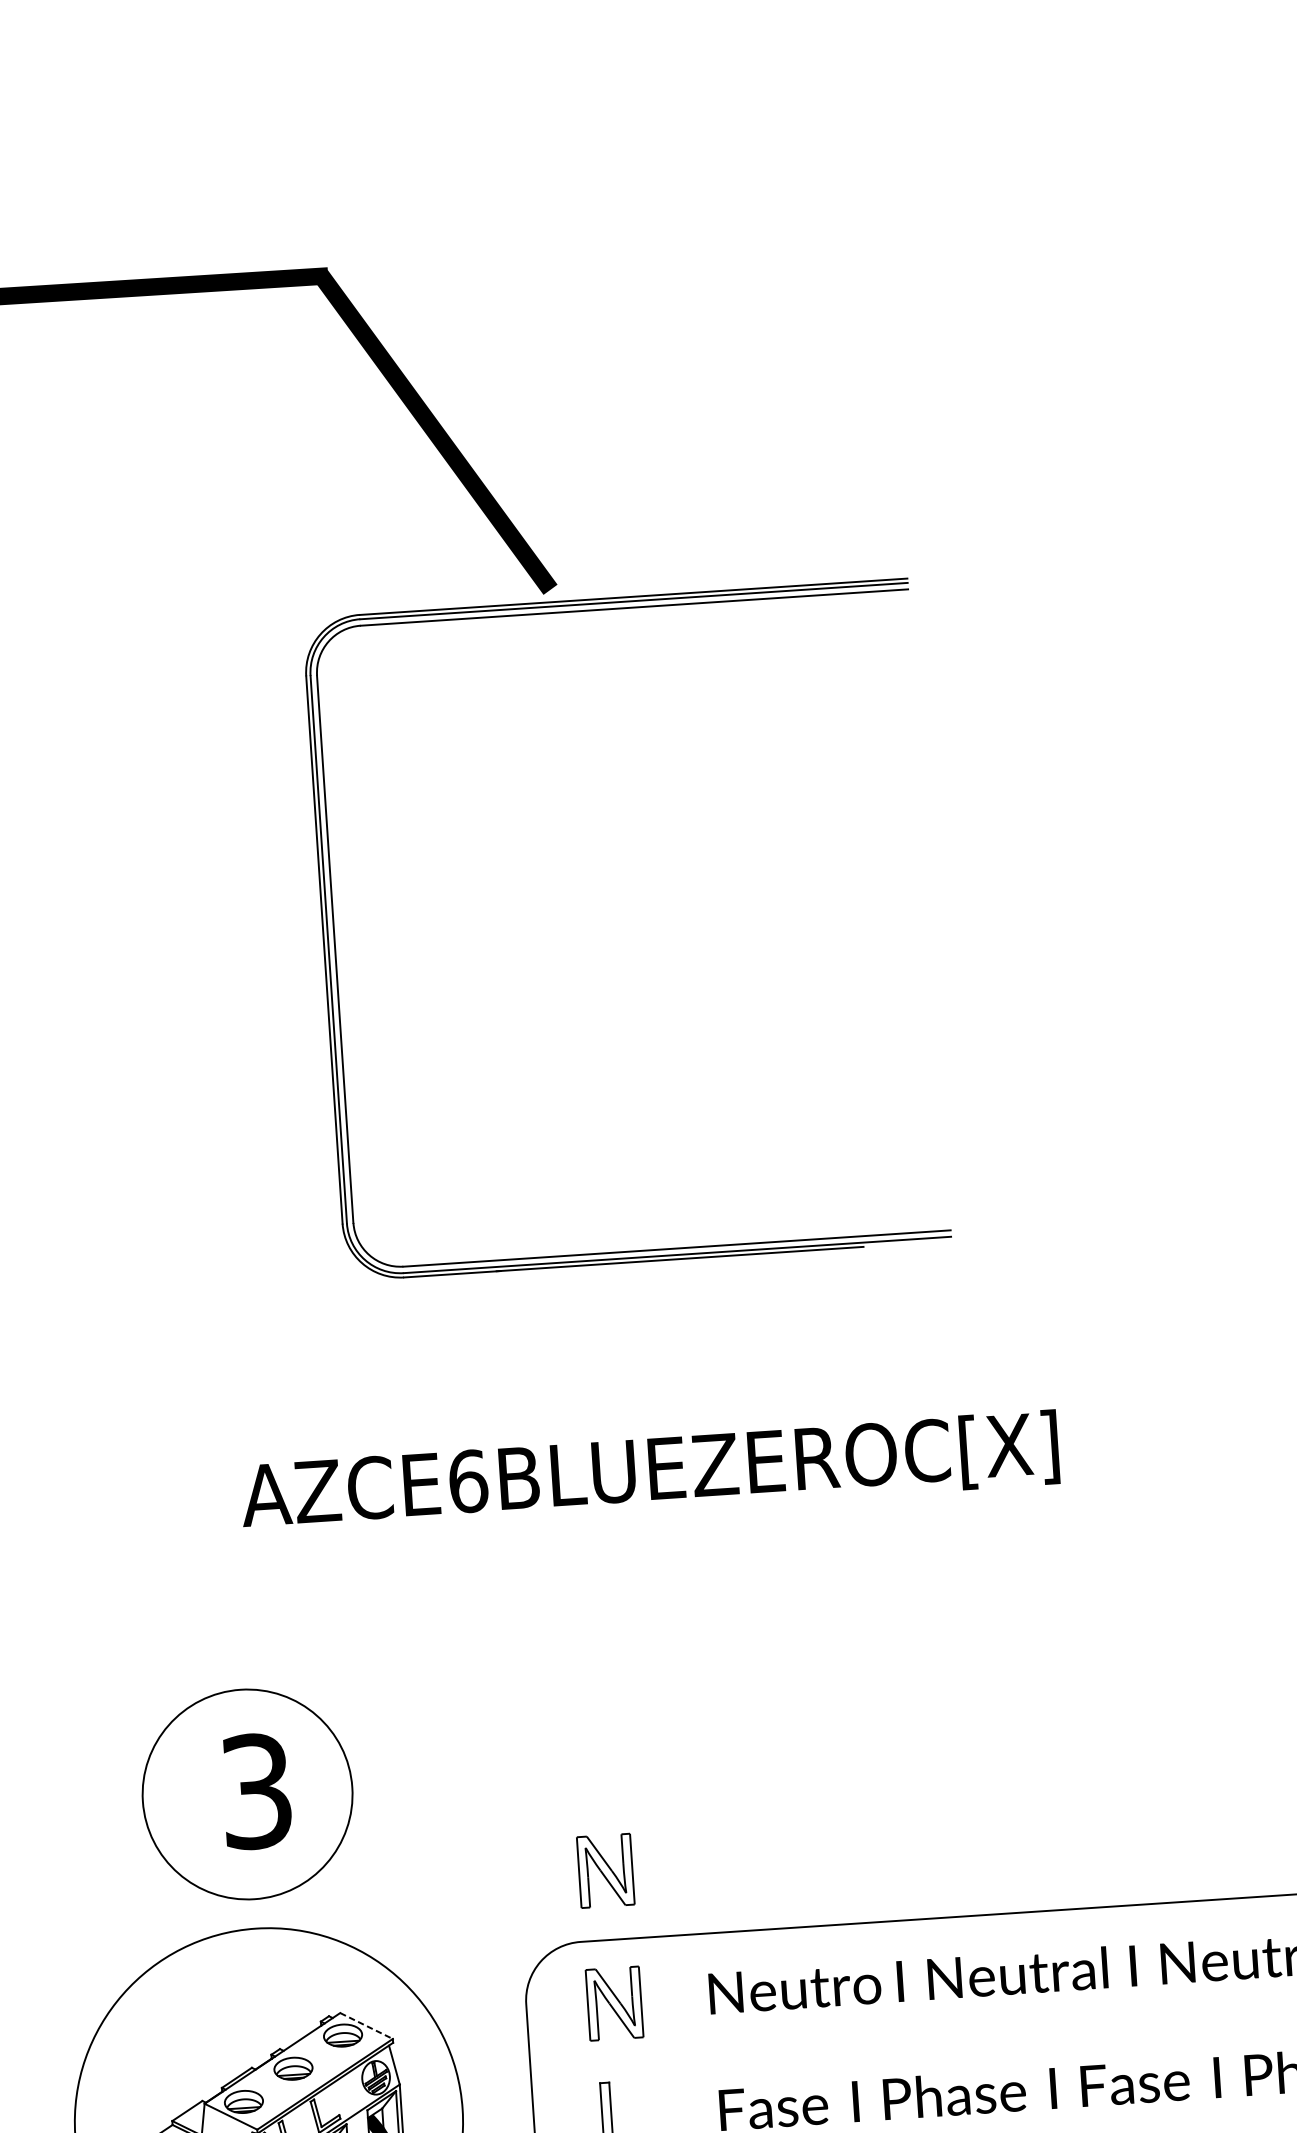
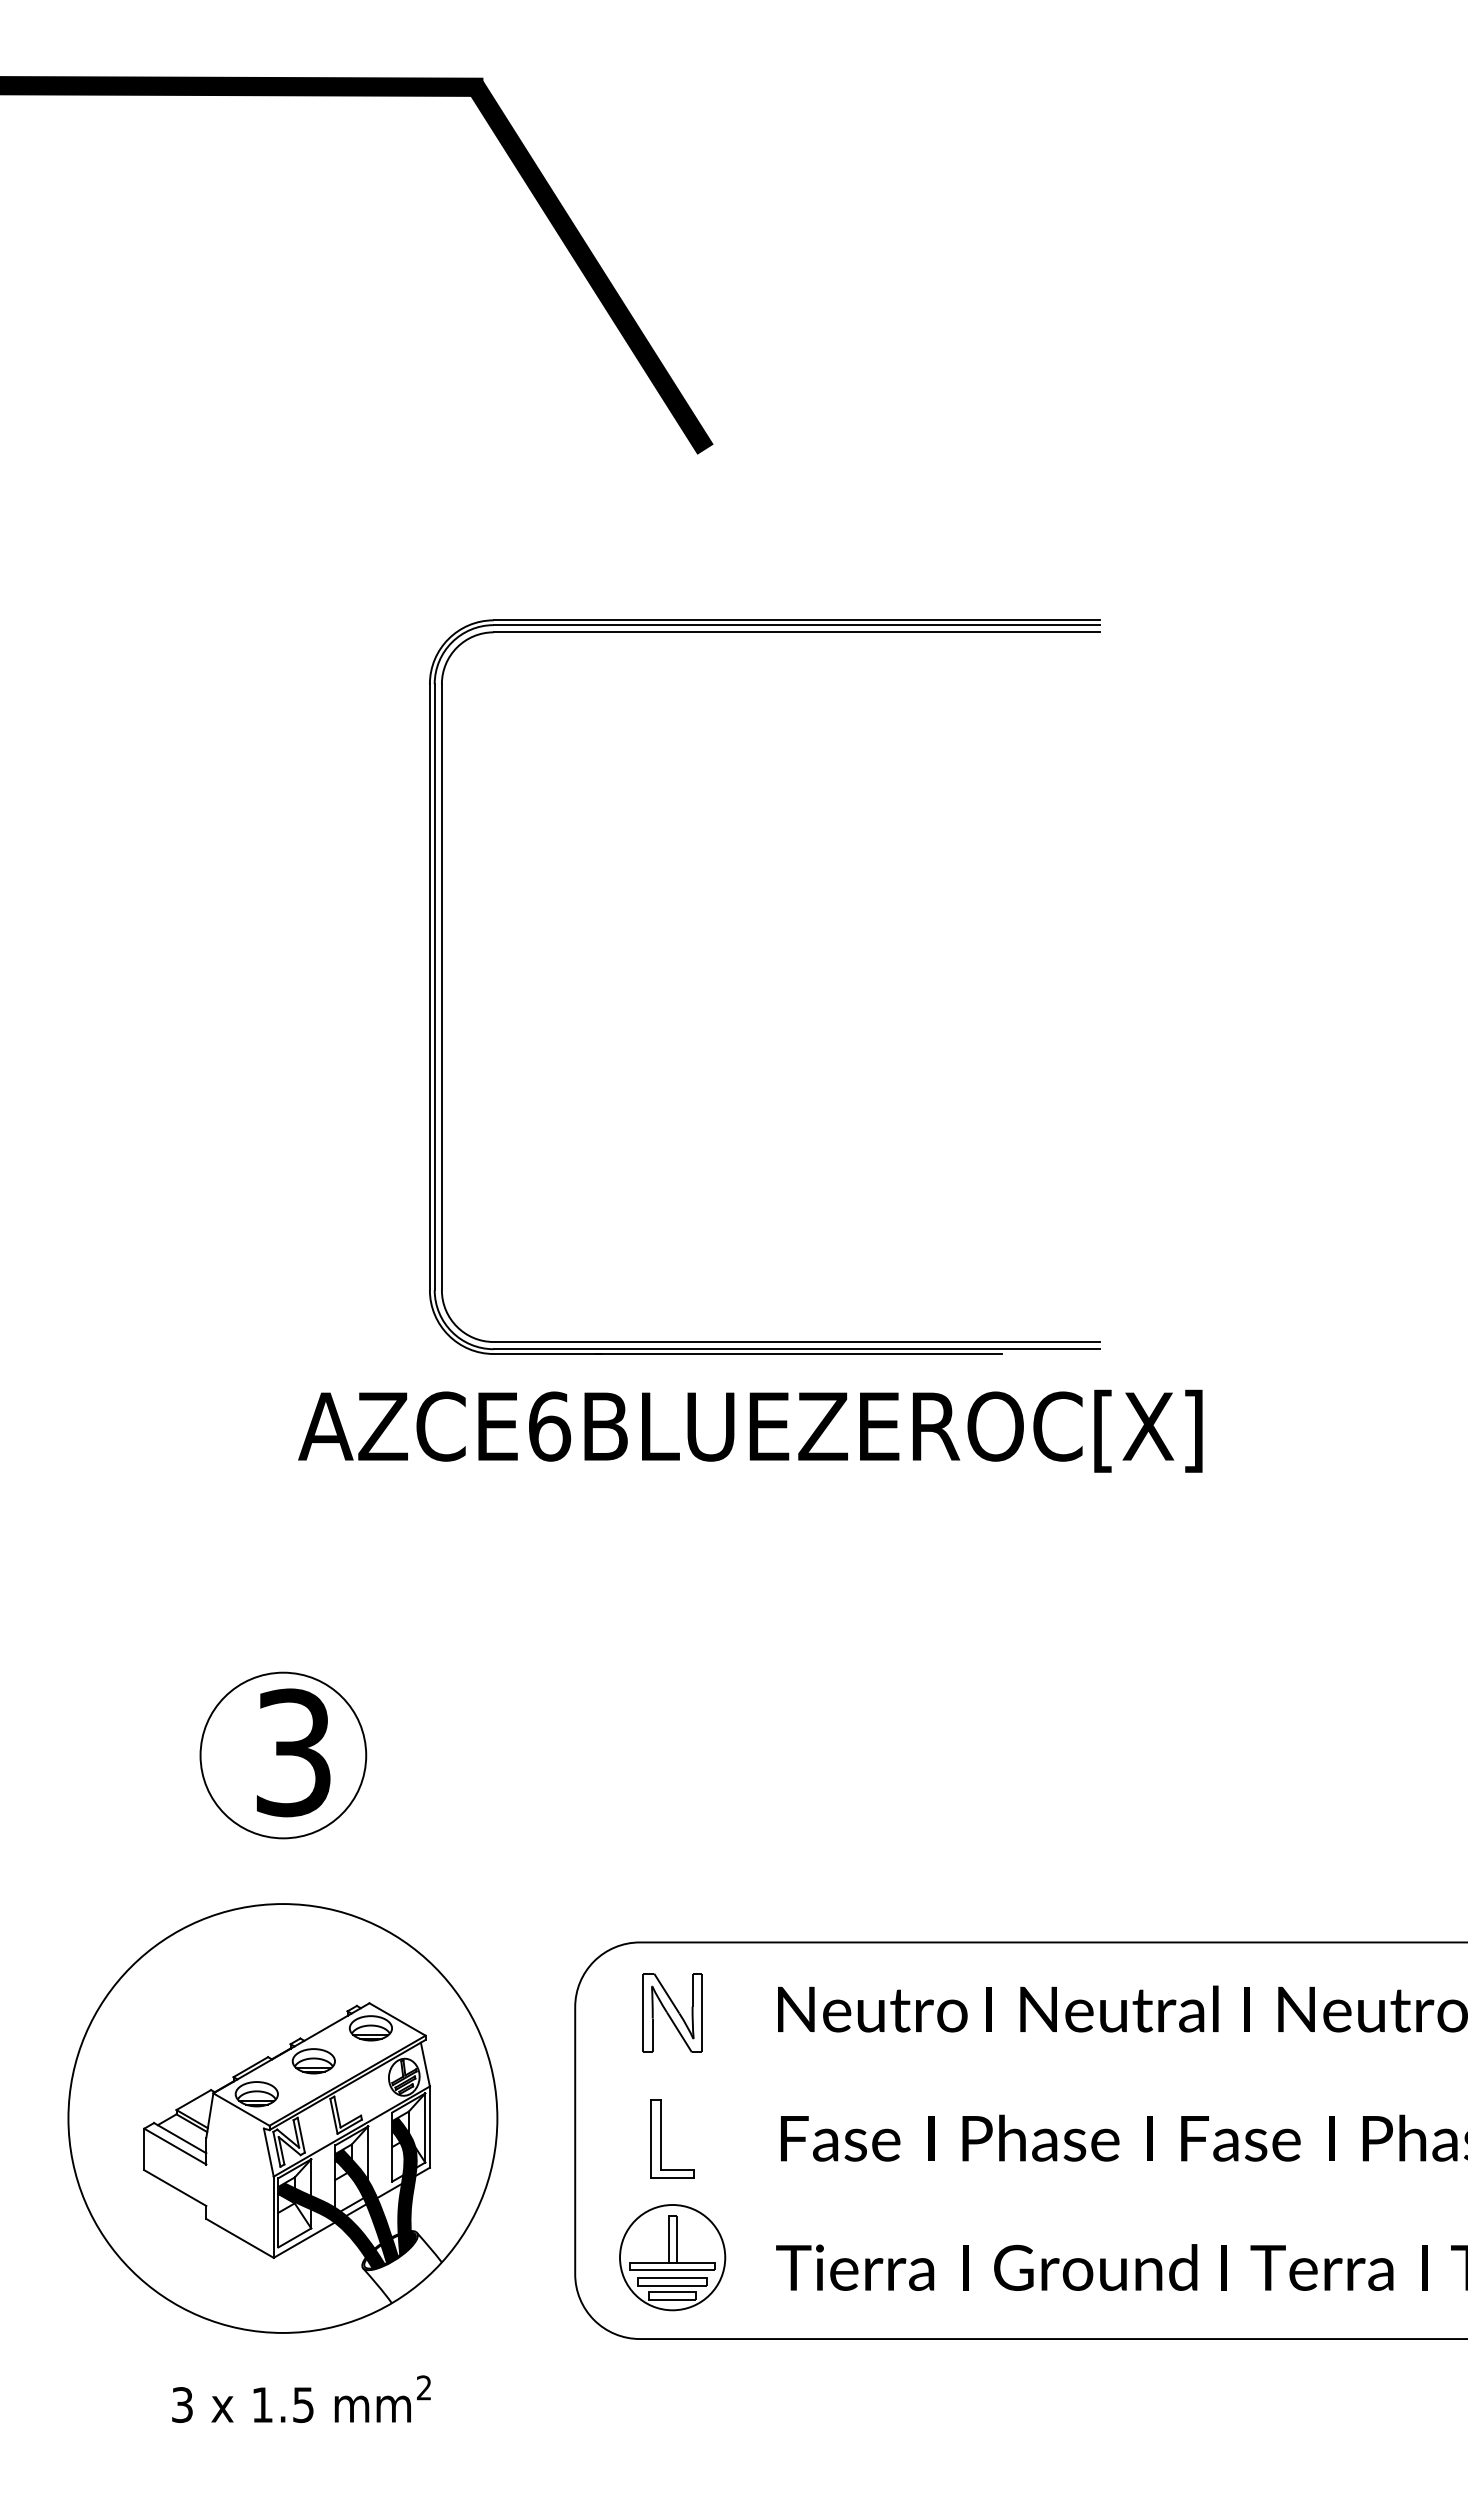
part: (335, 948) -> (442, 986), moved
circle: (247, 1794) -> (283, 1755), size x0.71
part: (605, 1870) -> (672, 1865), removed
line: (366, 2026) -> (397, 2019), dashed -> solid

